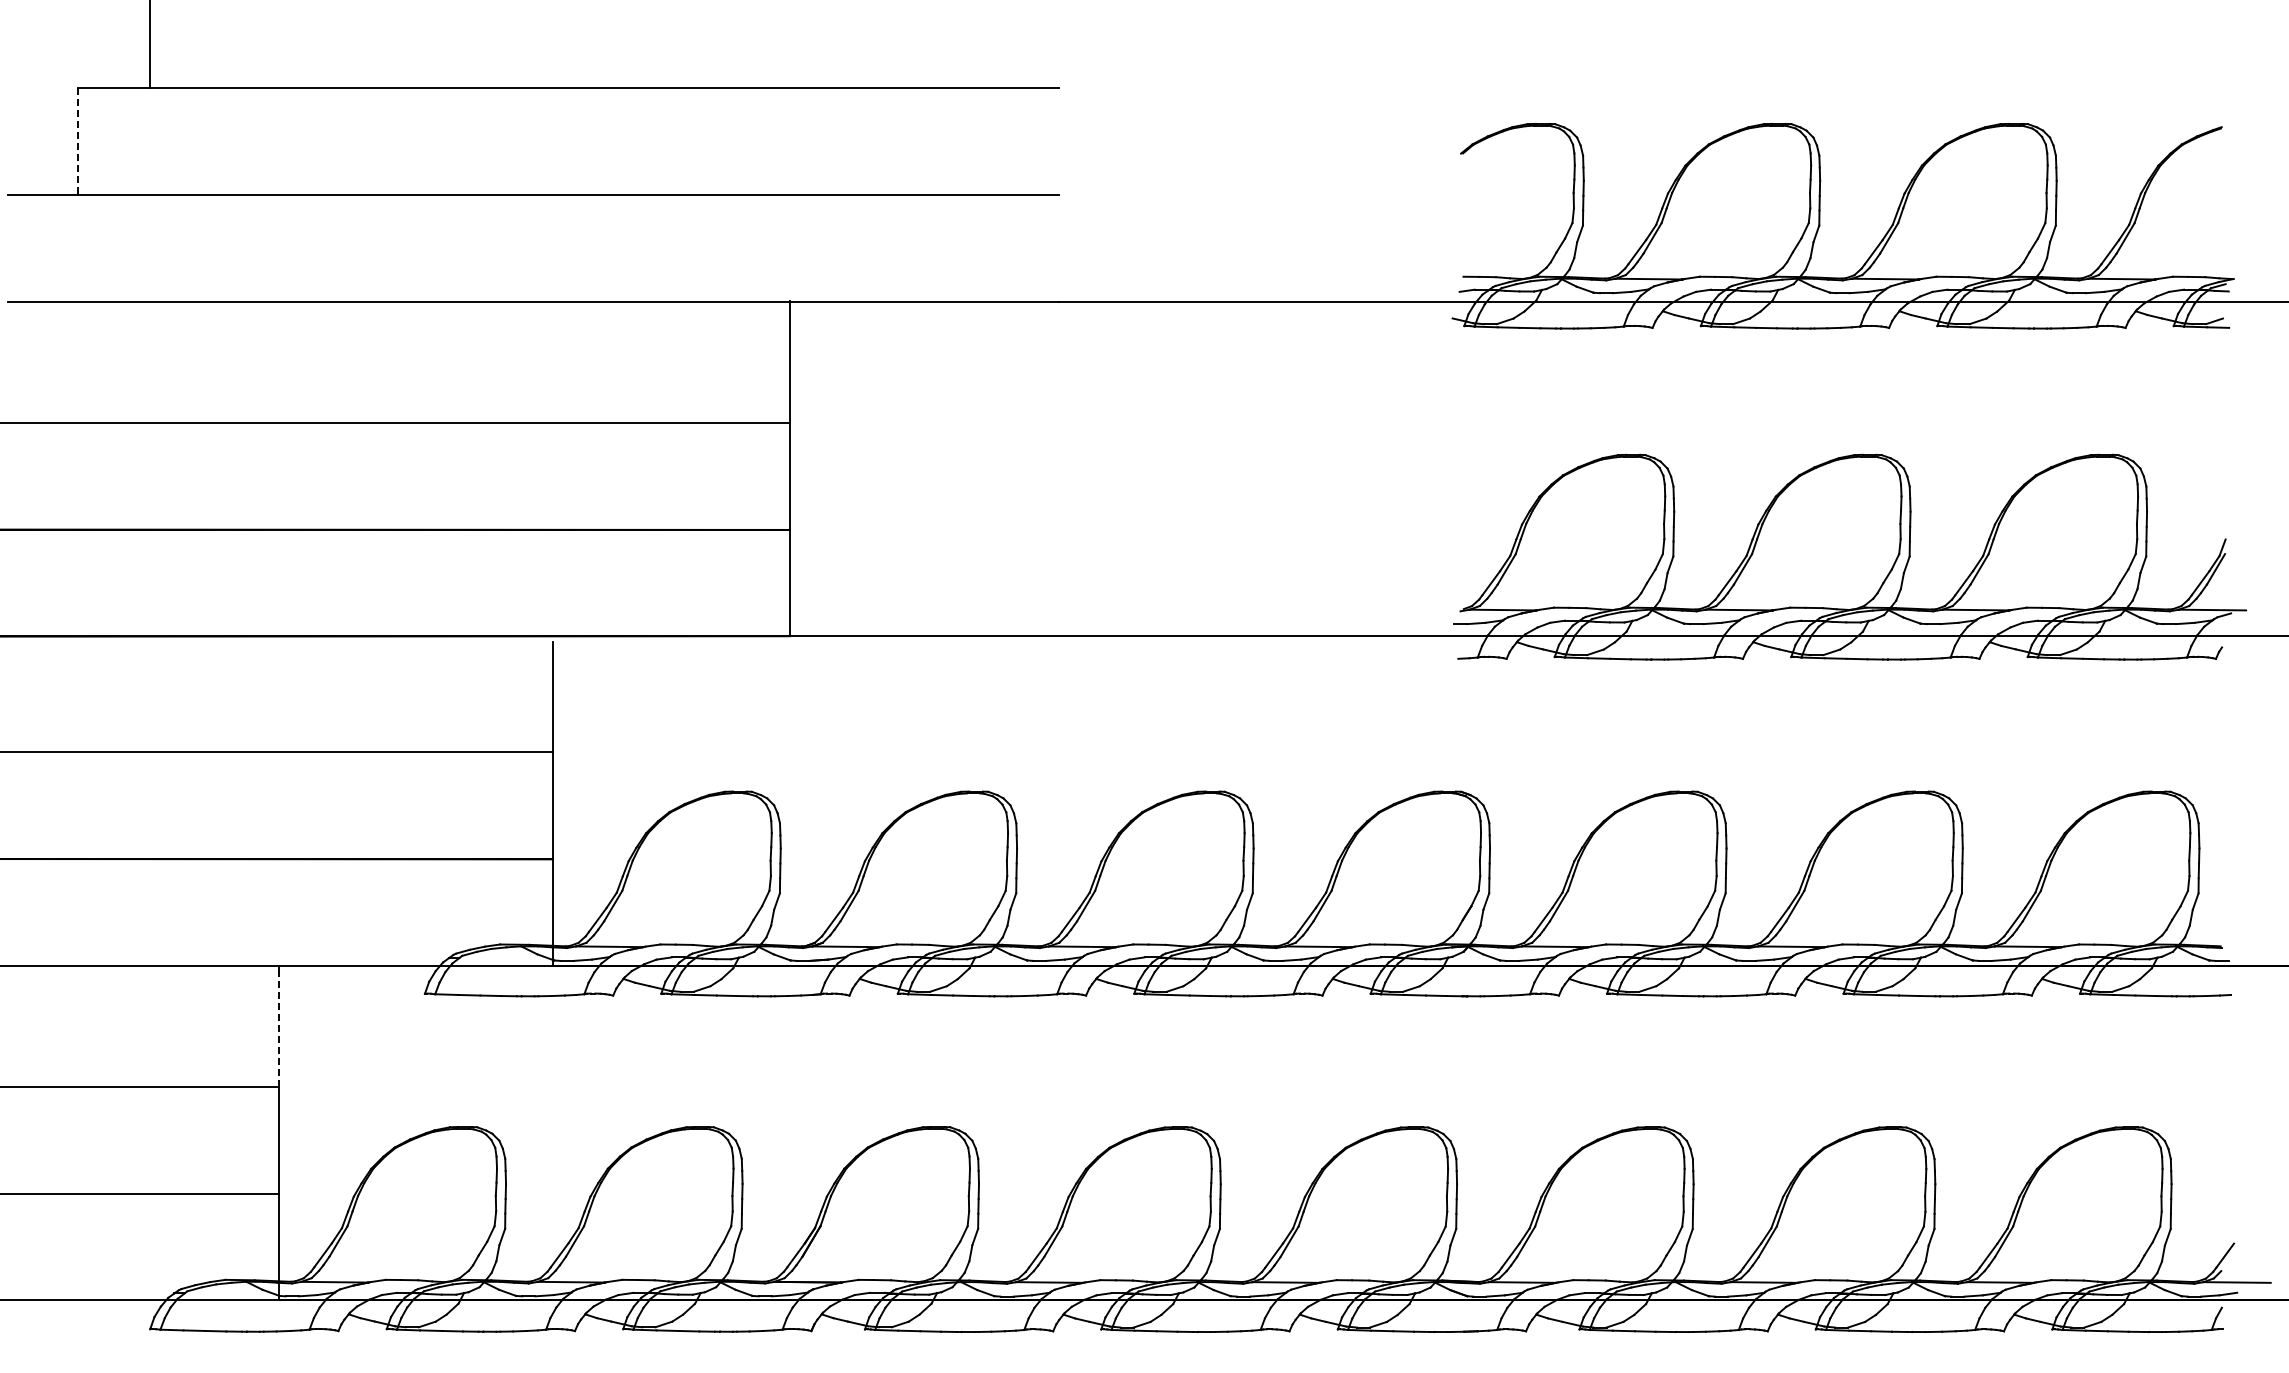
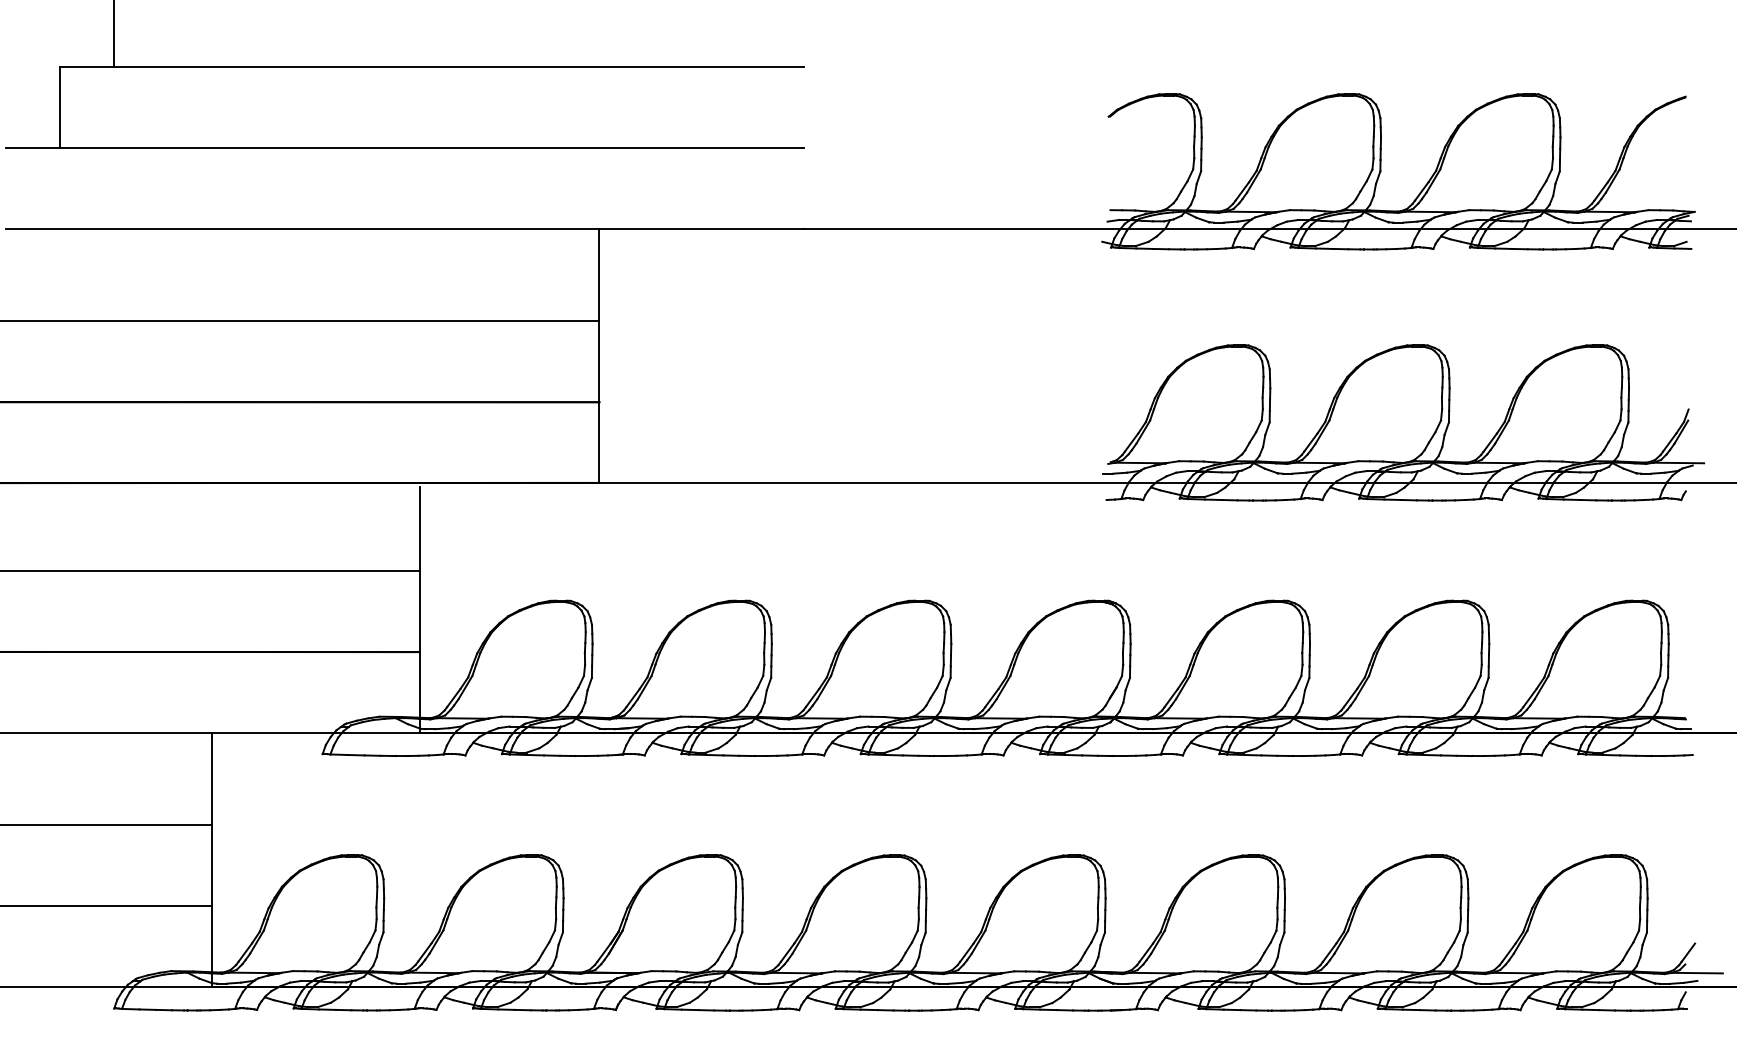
line: (78, 142) -> (59, 108), dashed -> solid
line: (279, 1029) -> (212, 781), dashed -> solid

